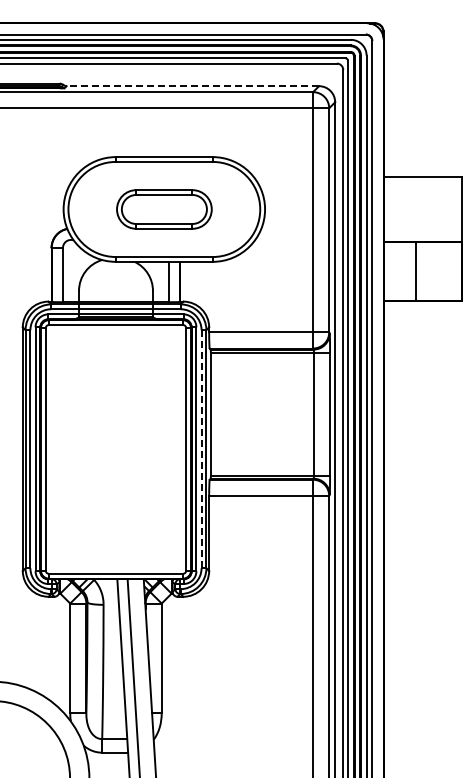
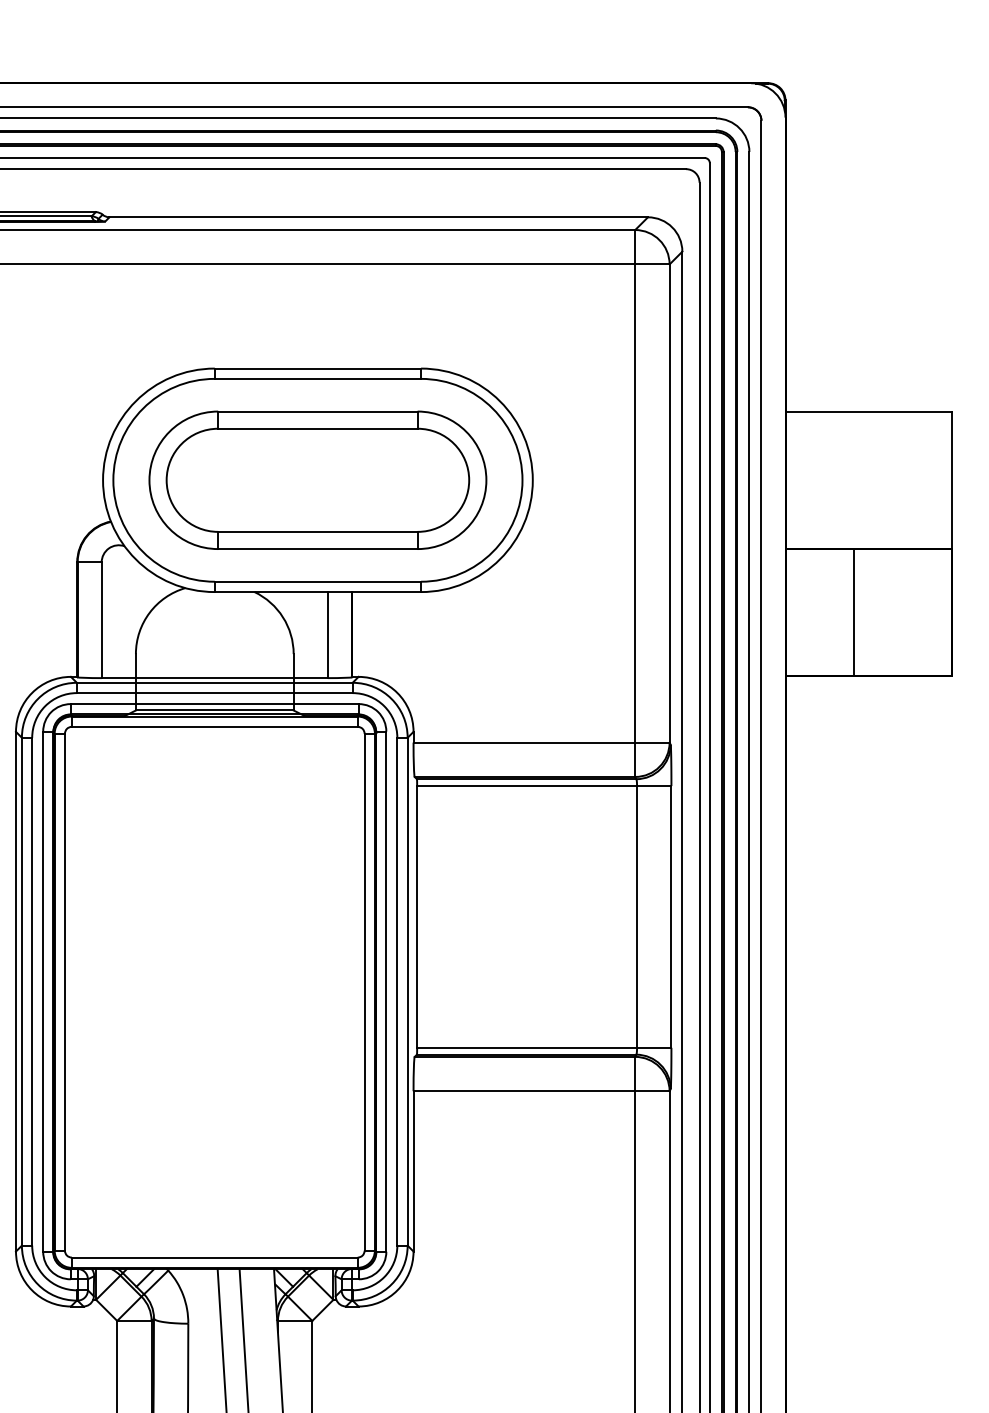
line: (192, 86) -> (377, 217), dashed -> solid
part: (164, 209) -> (318, 480), size x1.67
line: (201, 449) -> (397, 992), dashed -> solid

